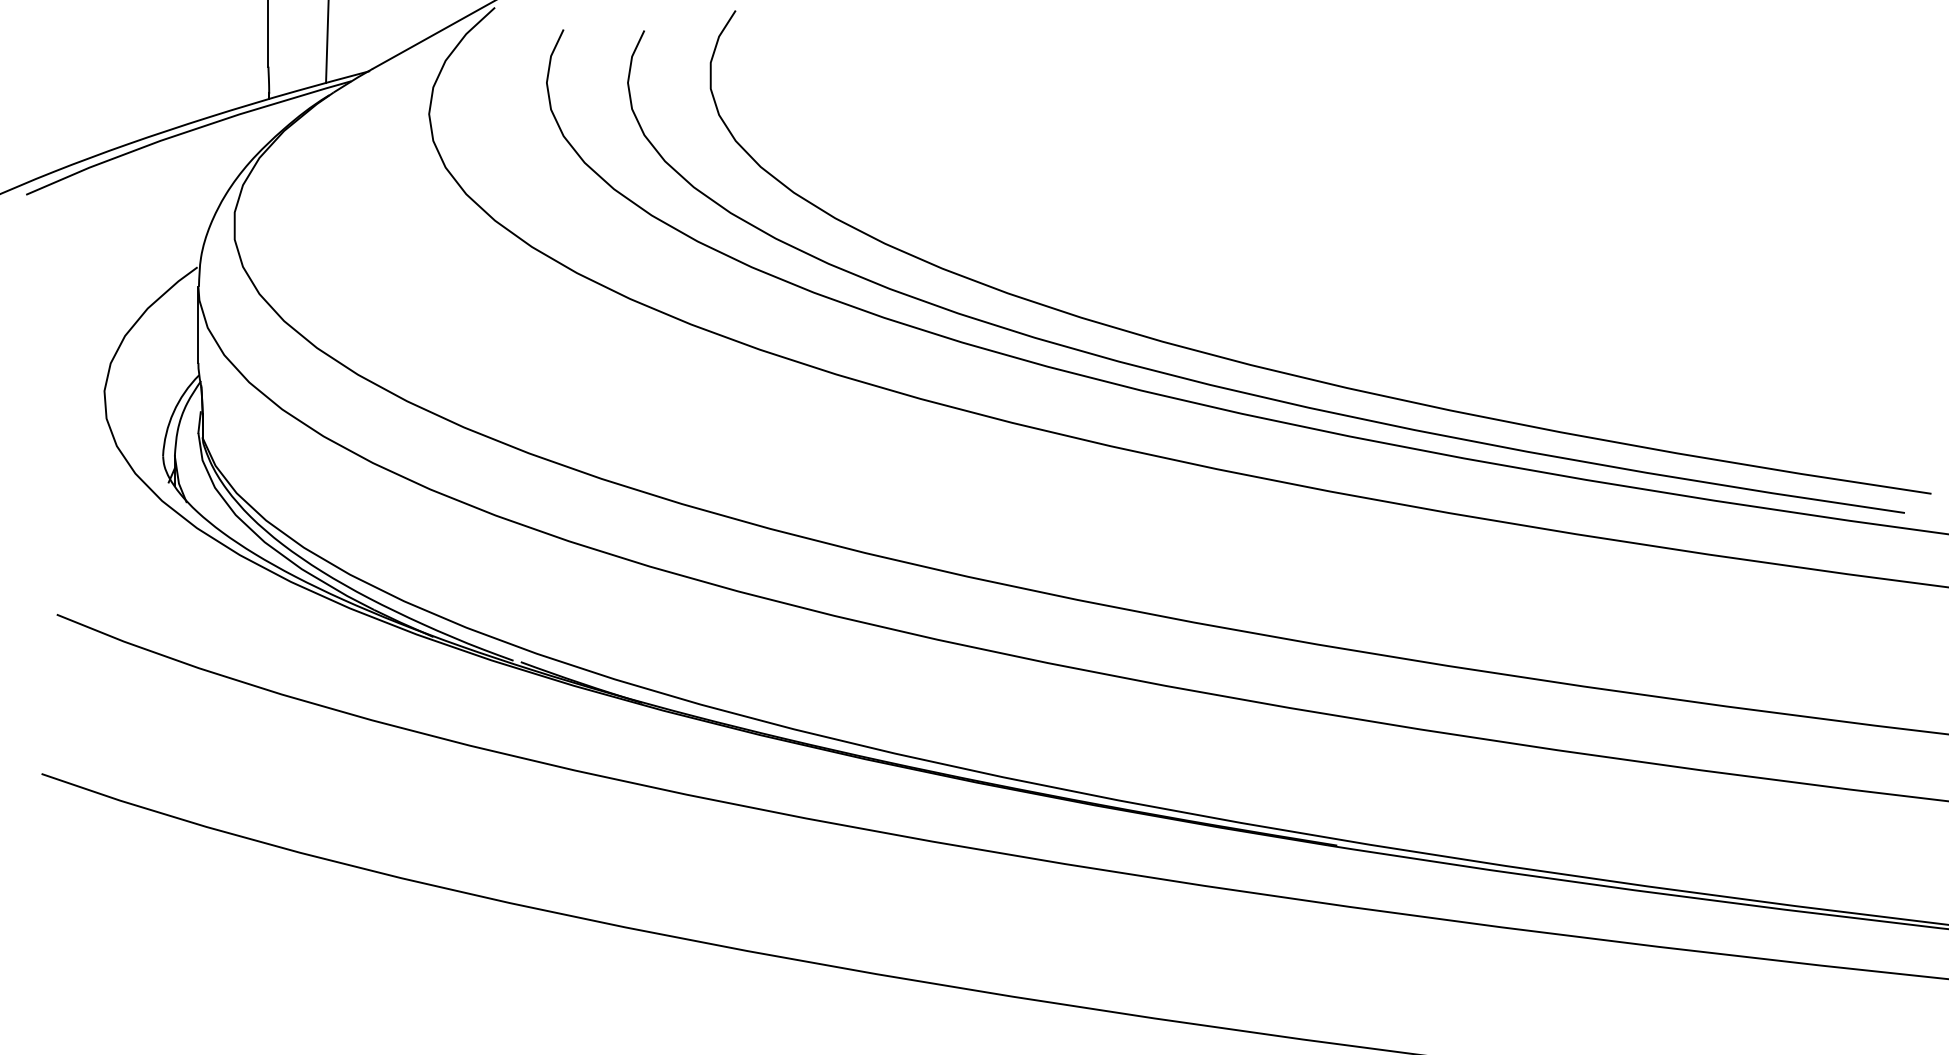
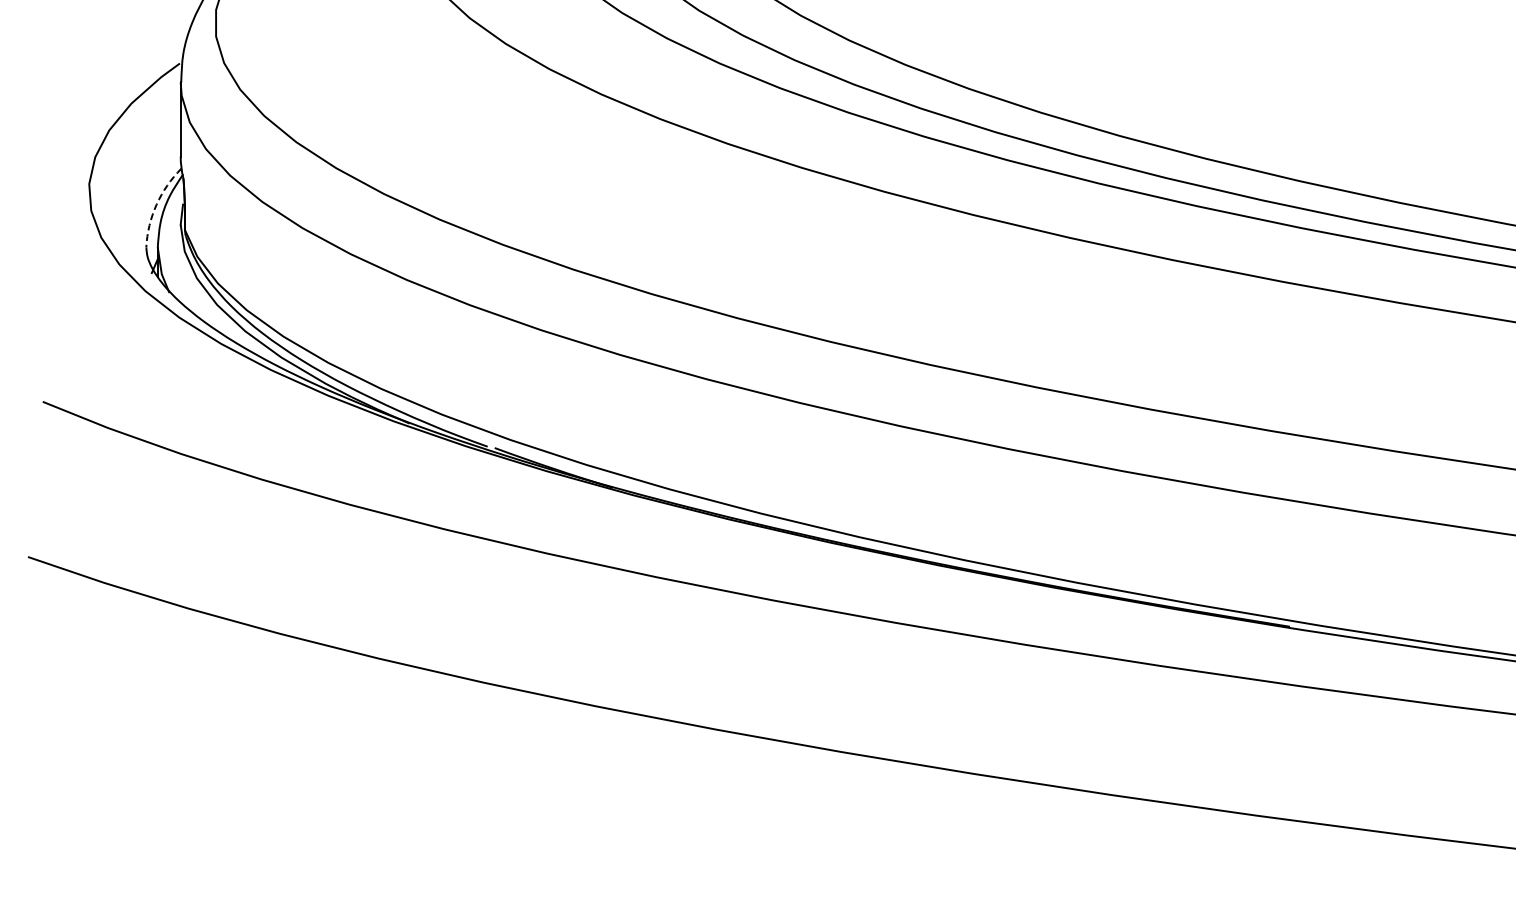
arc: (173, 412) -> (156, 204), solid -> dashed

